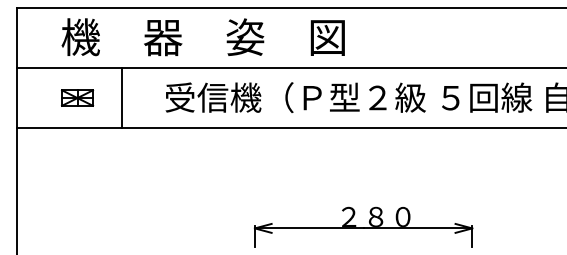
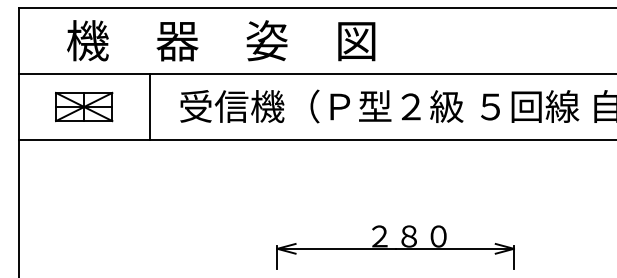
part: (77, 97) -> (84, 106), size x1.67
line: (121, 97) -> (149, 106), moved

